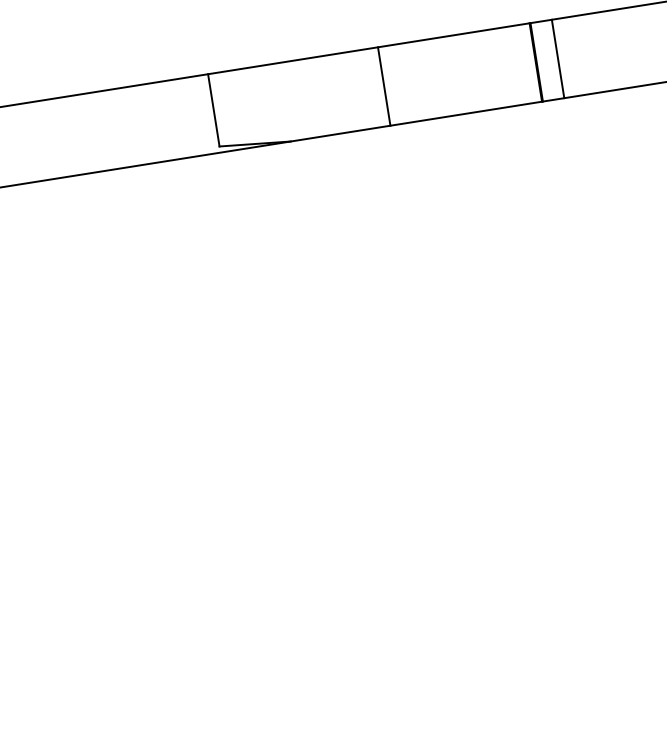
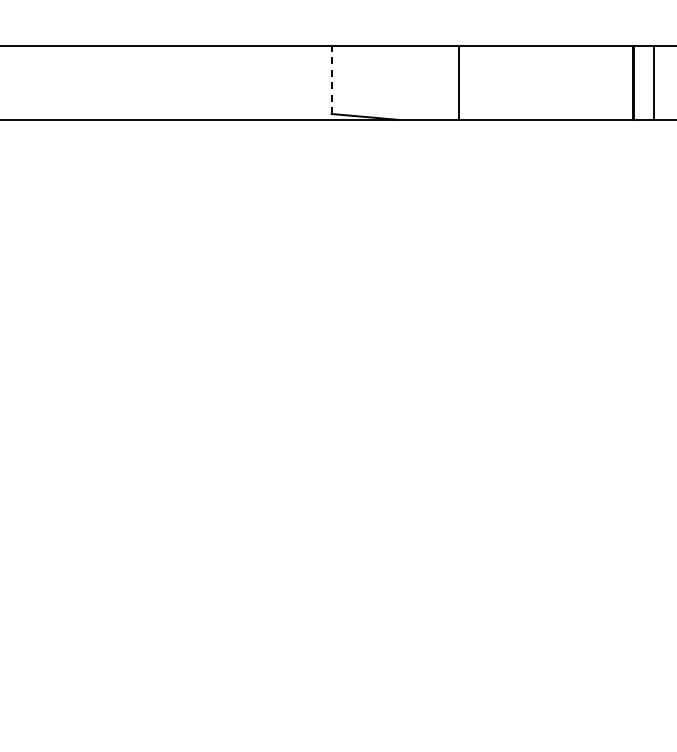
line: (383, 85) -> (458, 82), moved
line: (213, 110) -> (331, 80), solid -> dashed

